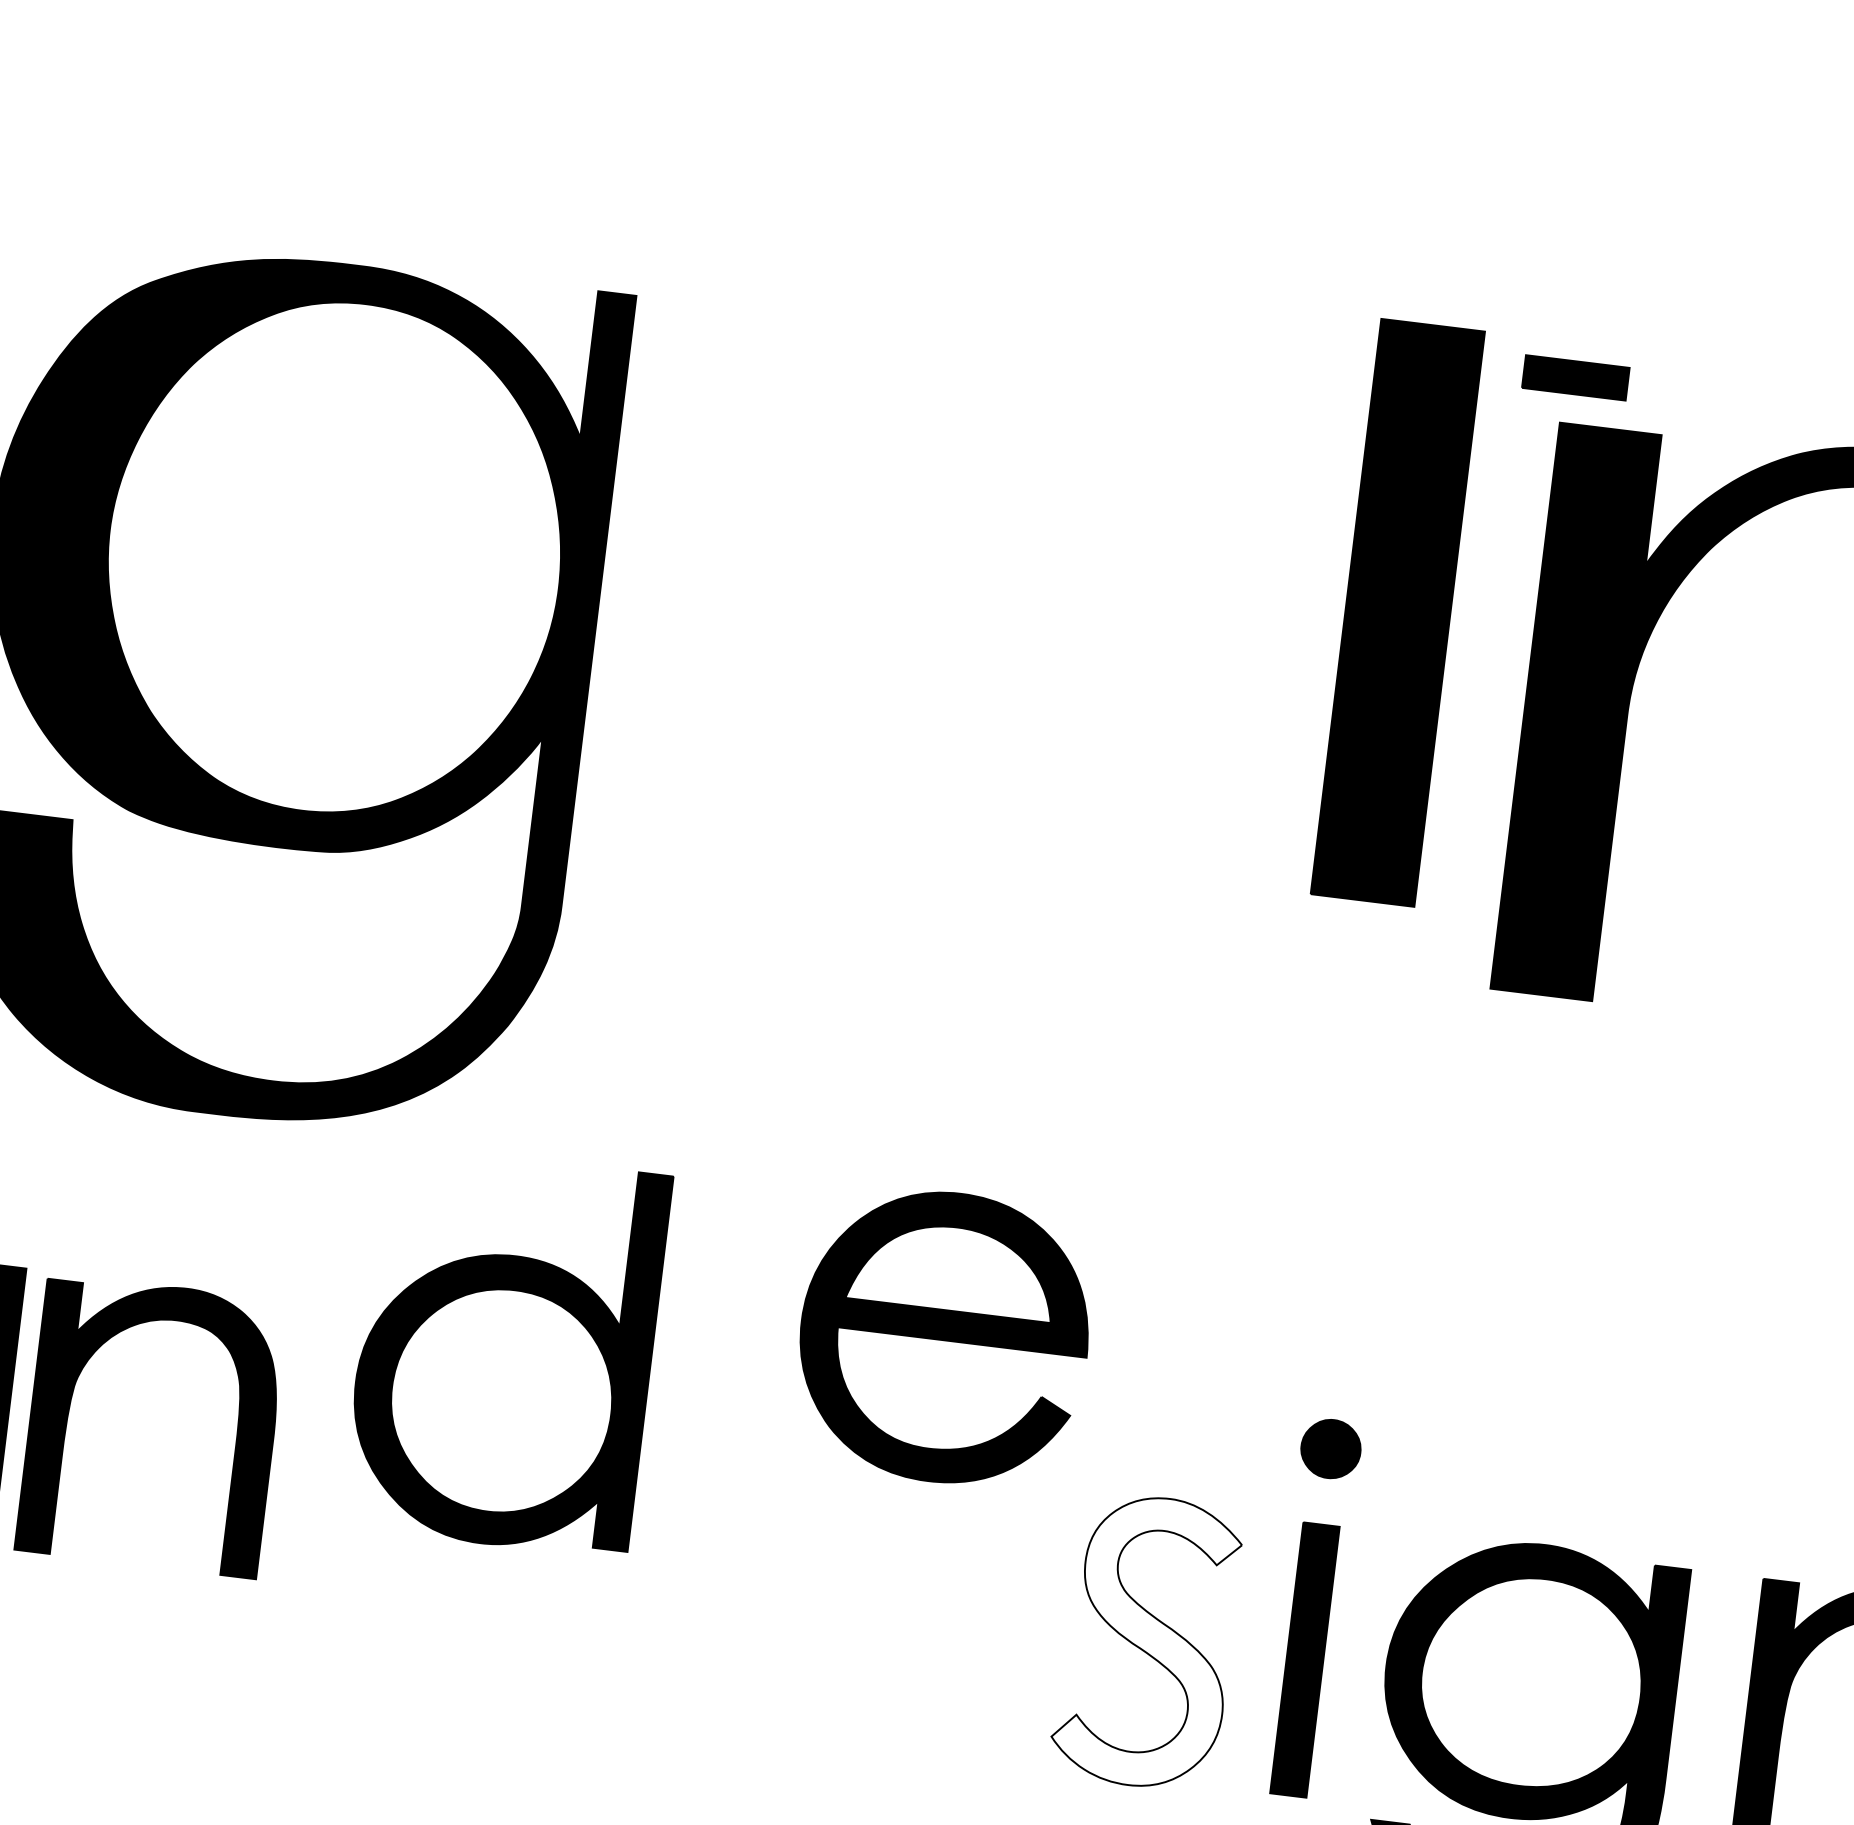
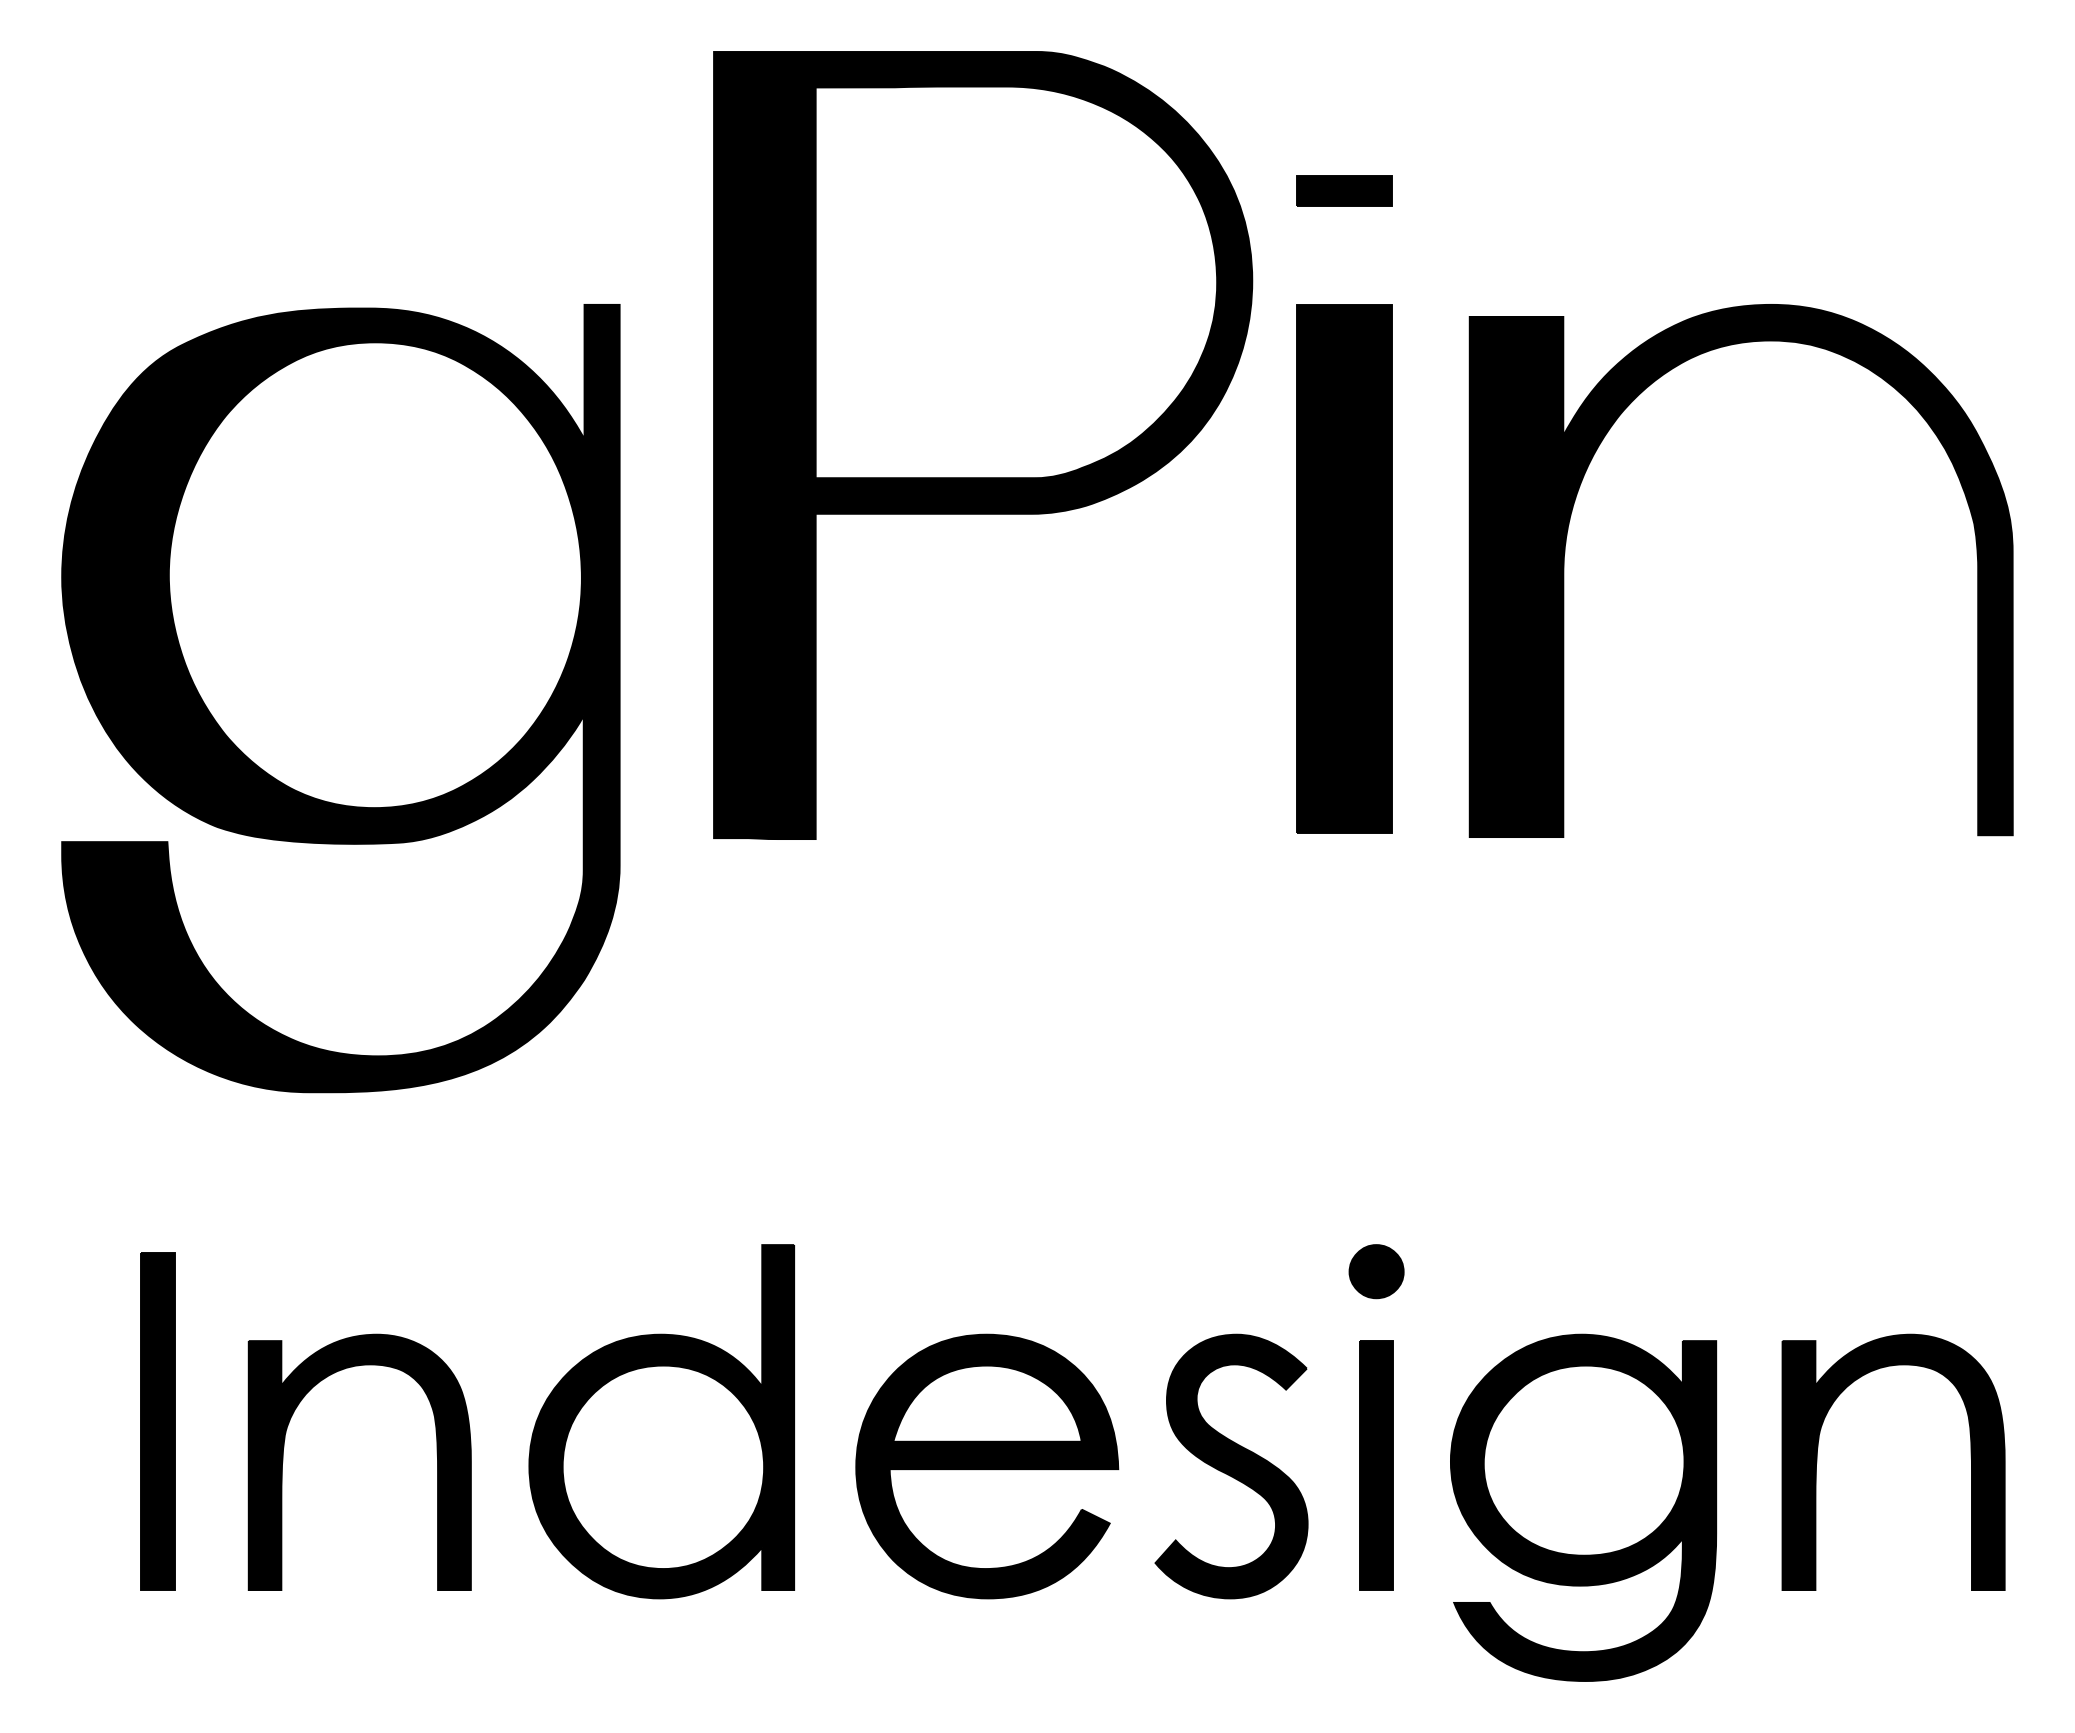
part: (1576, 377) -> (1344, 190), moved
part: (1013, 497) -> (983, 445), added
part: (1398, 612) -> (1344, 568), moved
part: (944, 1337) -> (987, 1466), moved
part: (505, 1350) -> (661, 1421), moved
part: (69, 1414) -> (283, 1461), moved
fill: (1147, 1641) -> (1231, 1466), added

